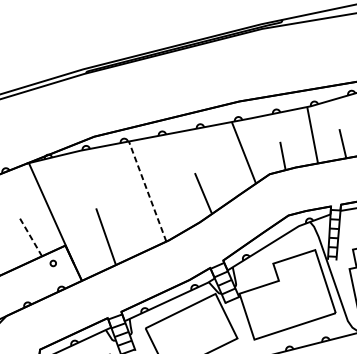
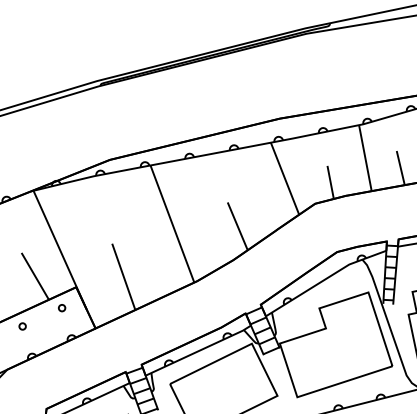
line: (147, 191) -> (172, 223), dashed -> solid
line: (30, 235) -> (35, 275), dashed -> solid
part: (19, 279) -> (22, 326), added

